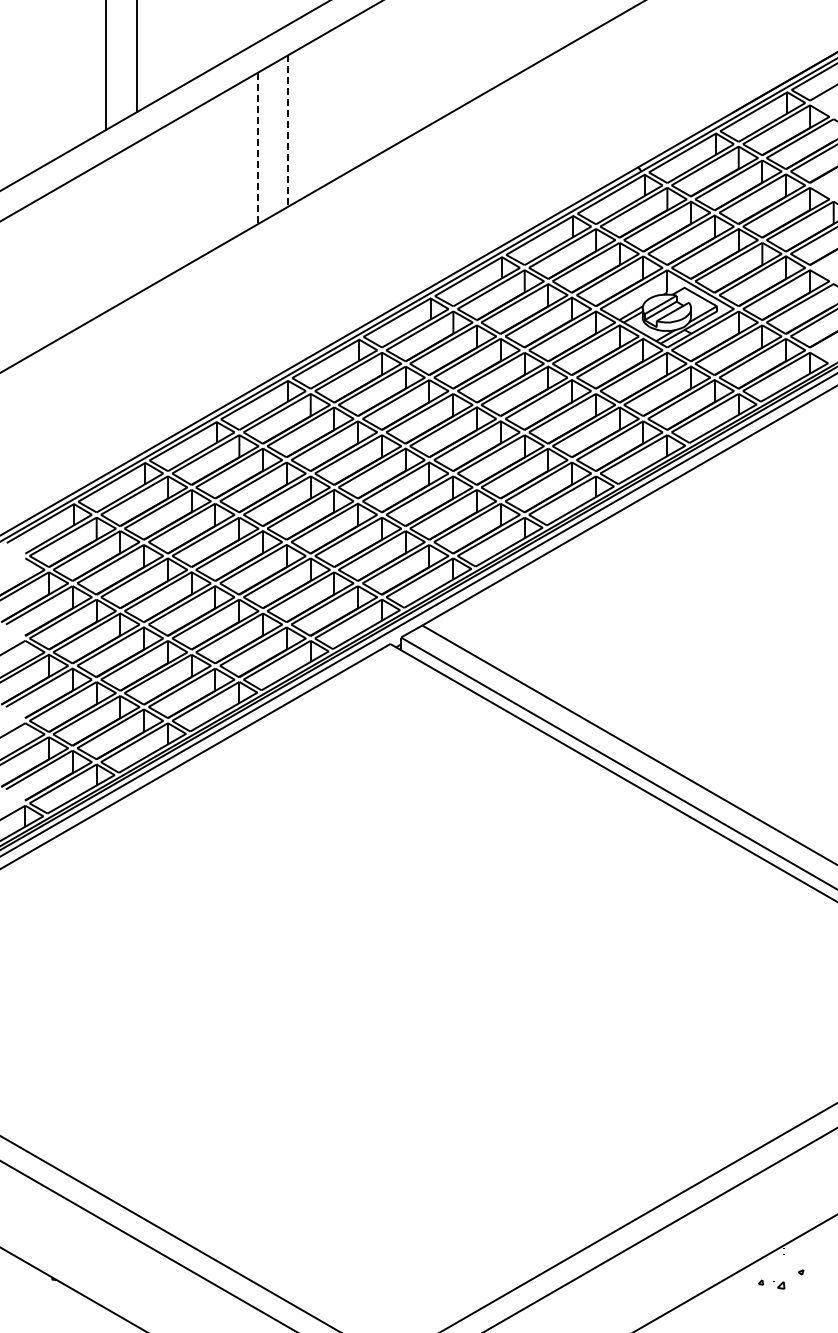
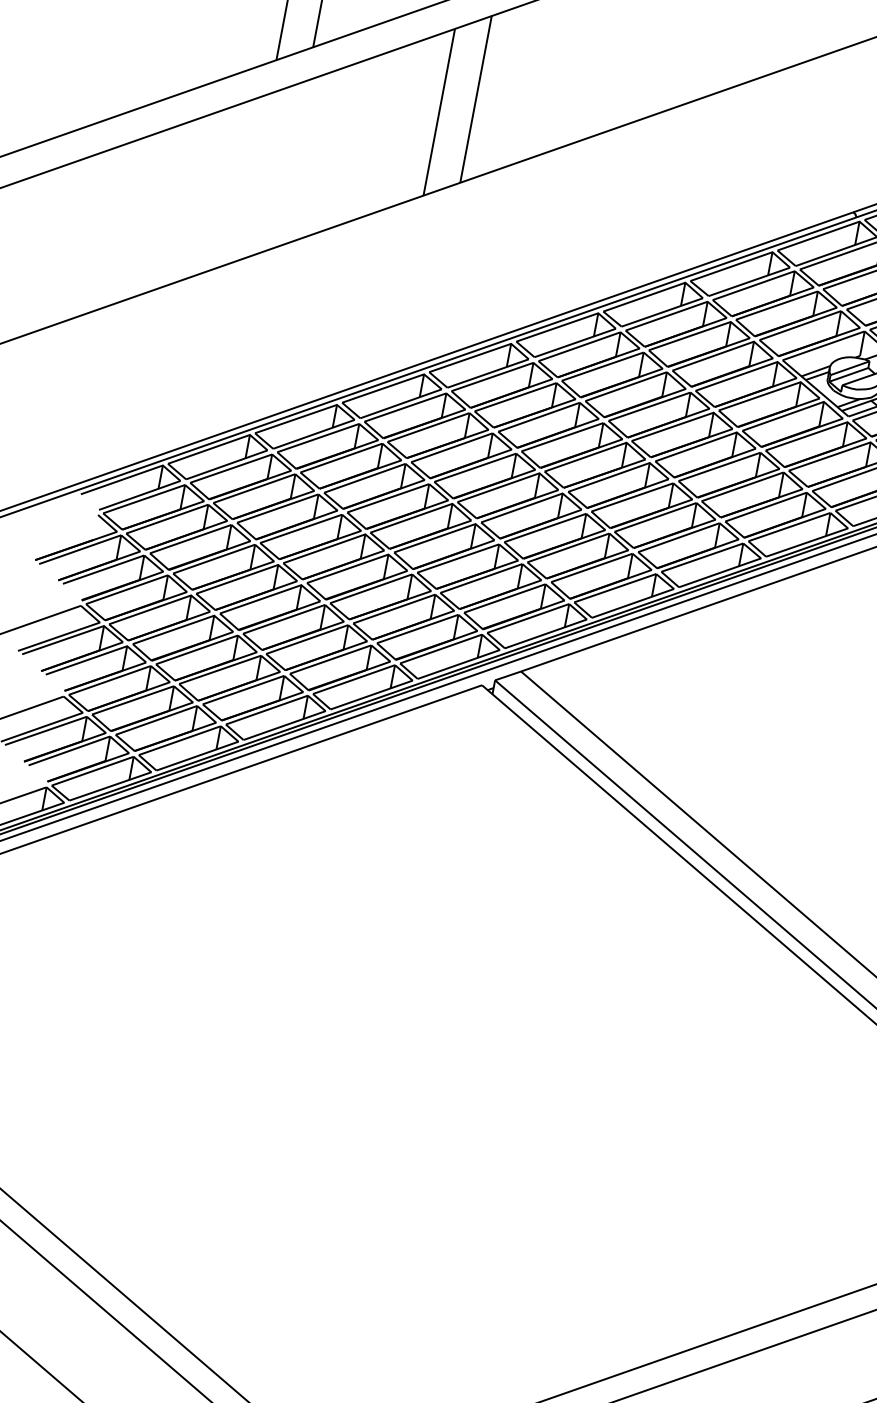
line: (288, 131) -> (476, 99), dashed -> solid
line: (257, 148) -> (438, 112), dashed -> solid

